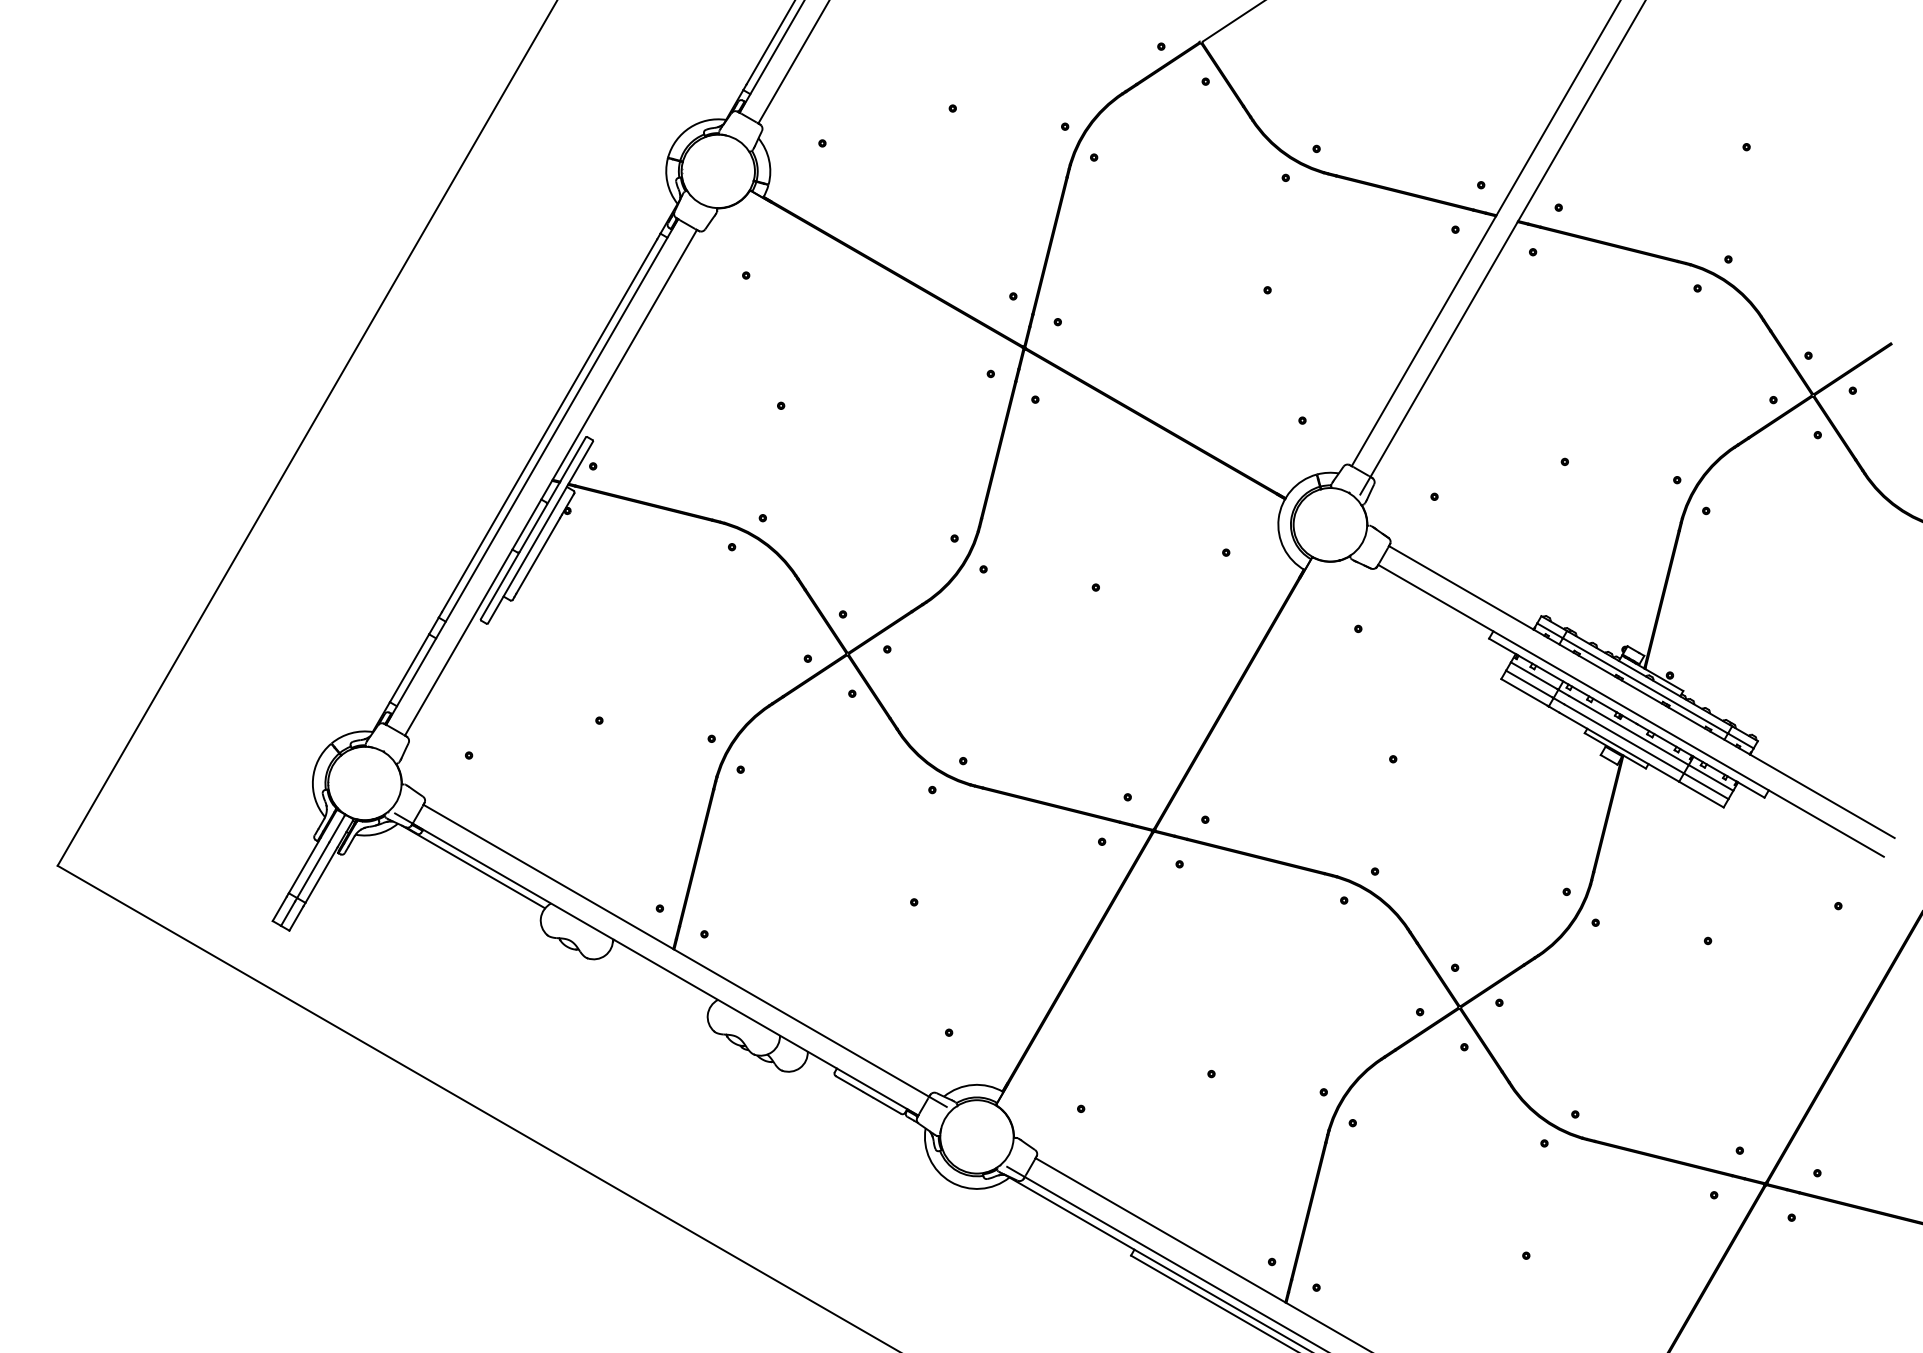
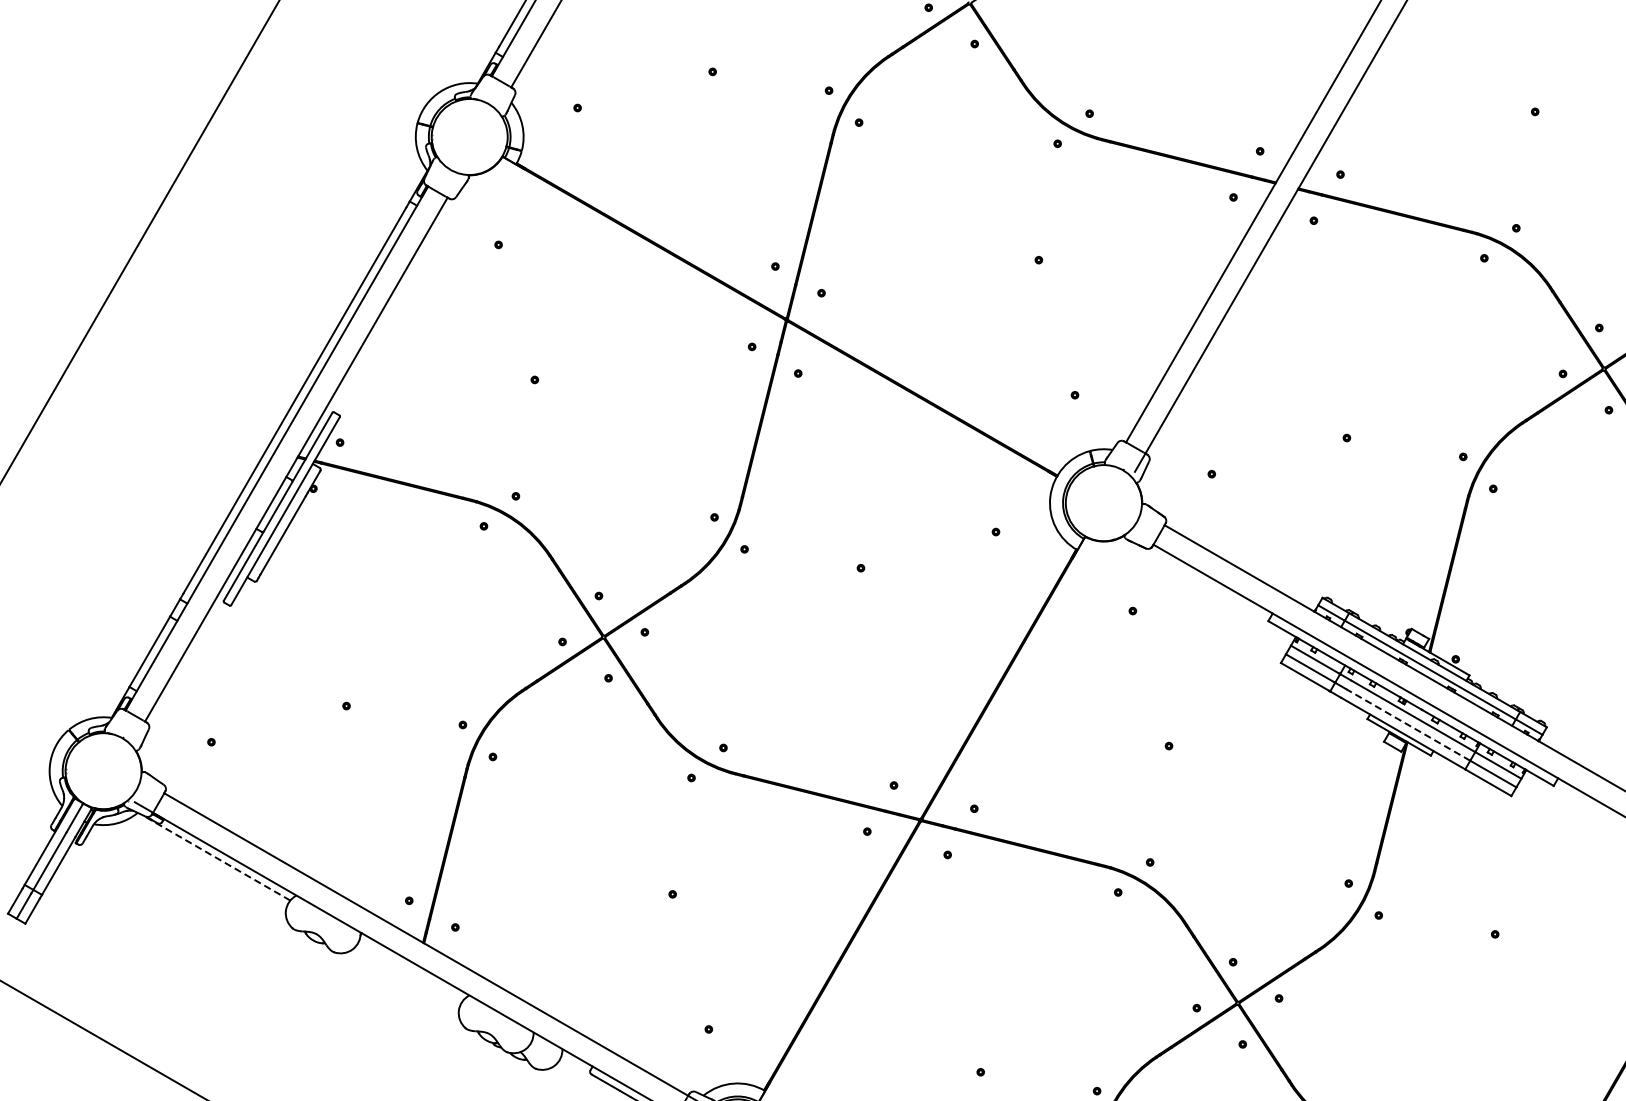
line: (1623, 738) -> (1407, 724), solid -> dashed
line: (473, 867) -> (216, 858), solid -> dashed

